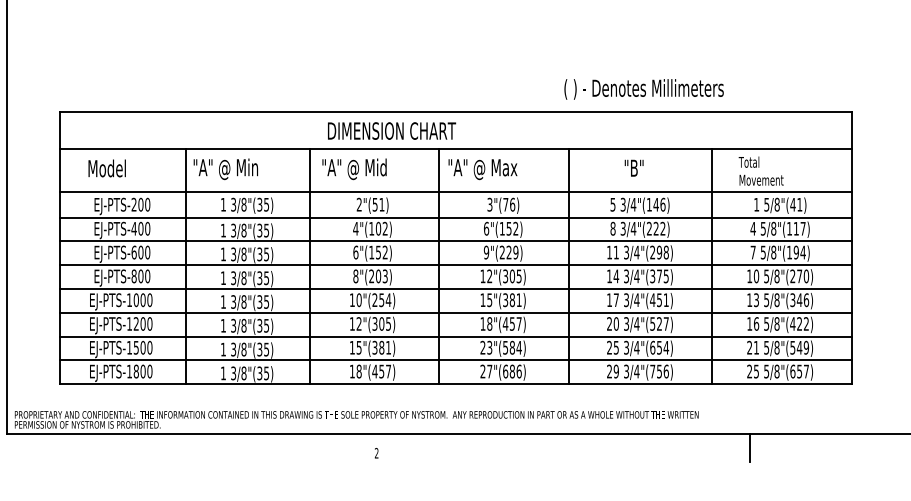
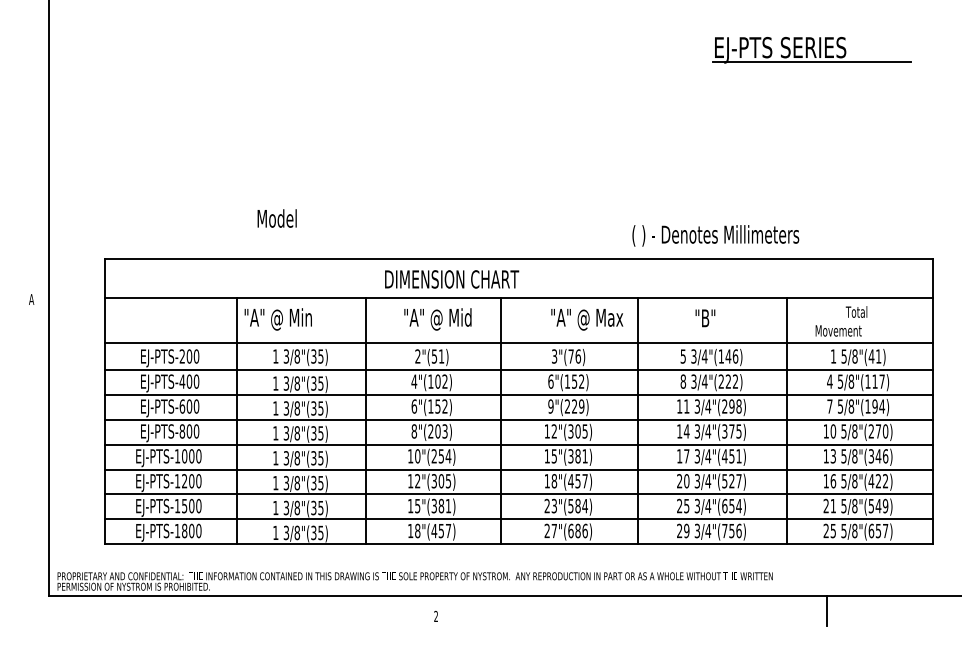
text: (748, 161) -> (856, 311), moved
text: (106, 168) -> (276, 218), moved
text: (354, 169) -> (437, 319), moved
text: (483, 169) -> (587, 319), moved

